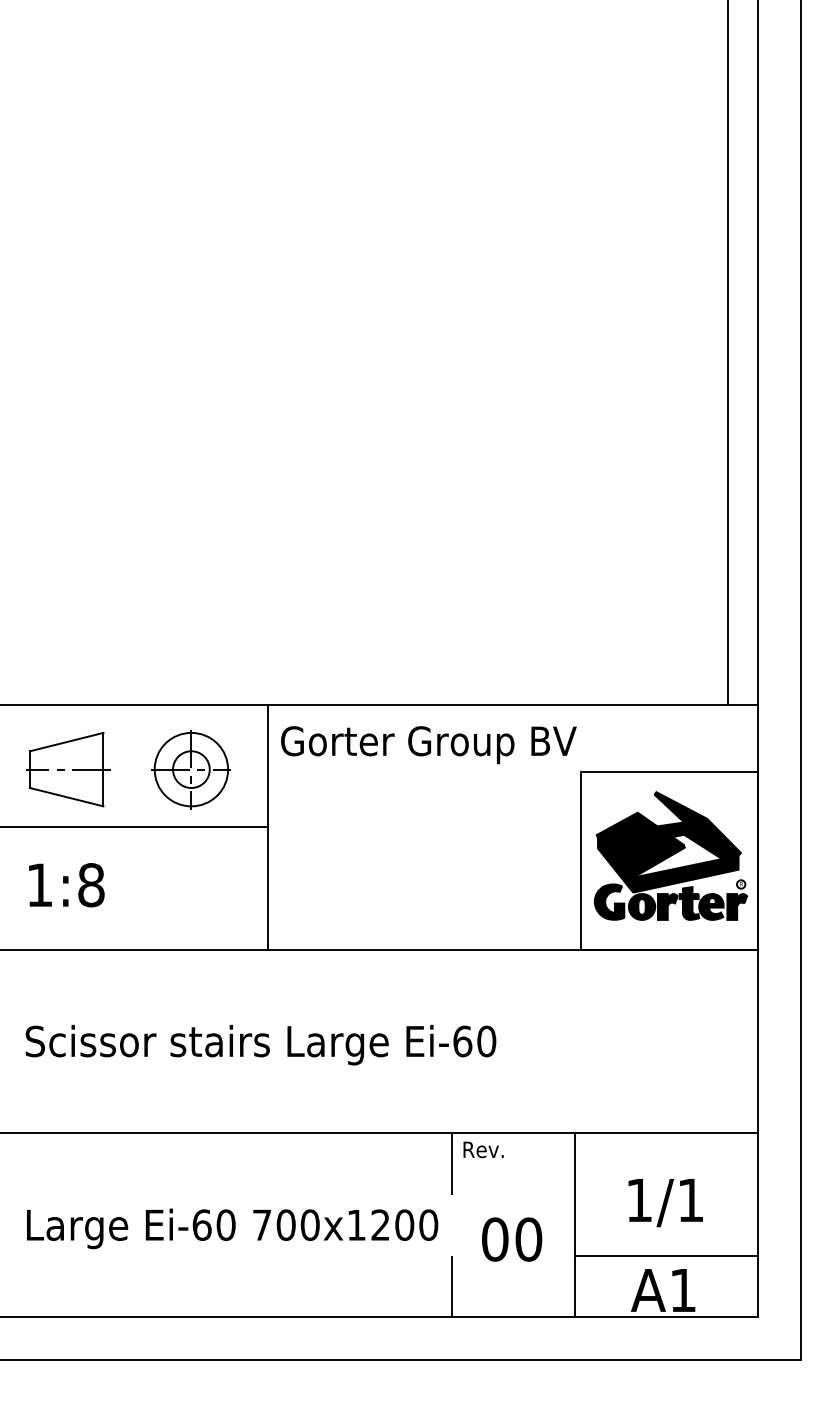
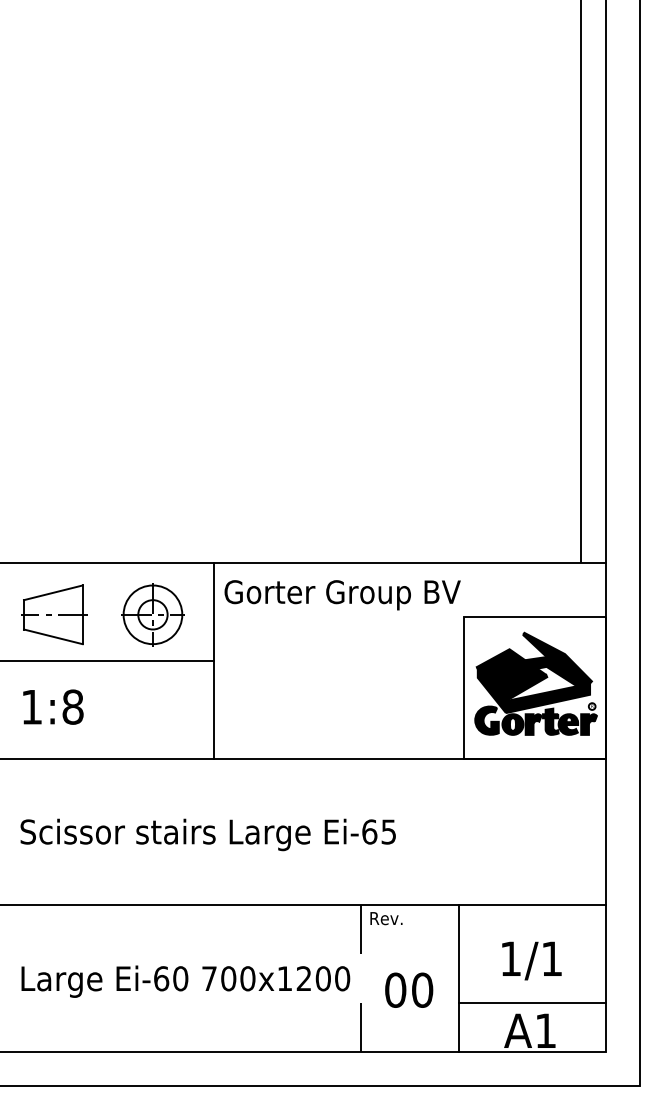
text: (486, 1040) -> (388, 831), Ei-60 -> Ei-65

